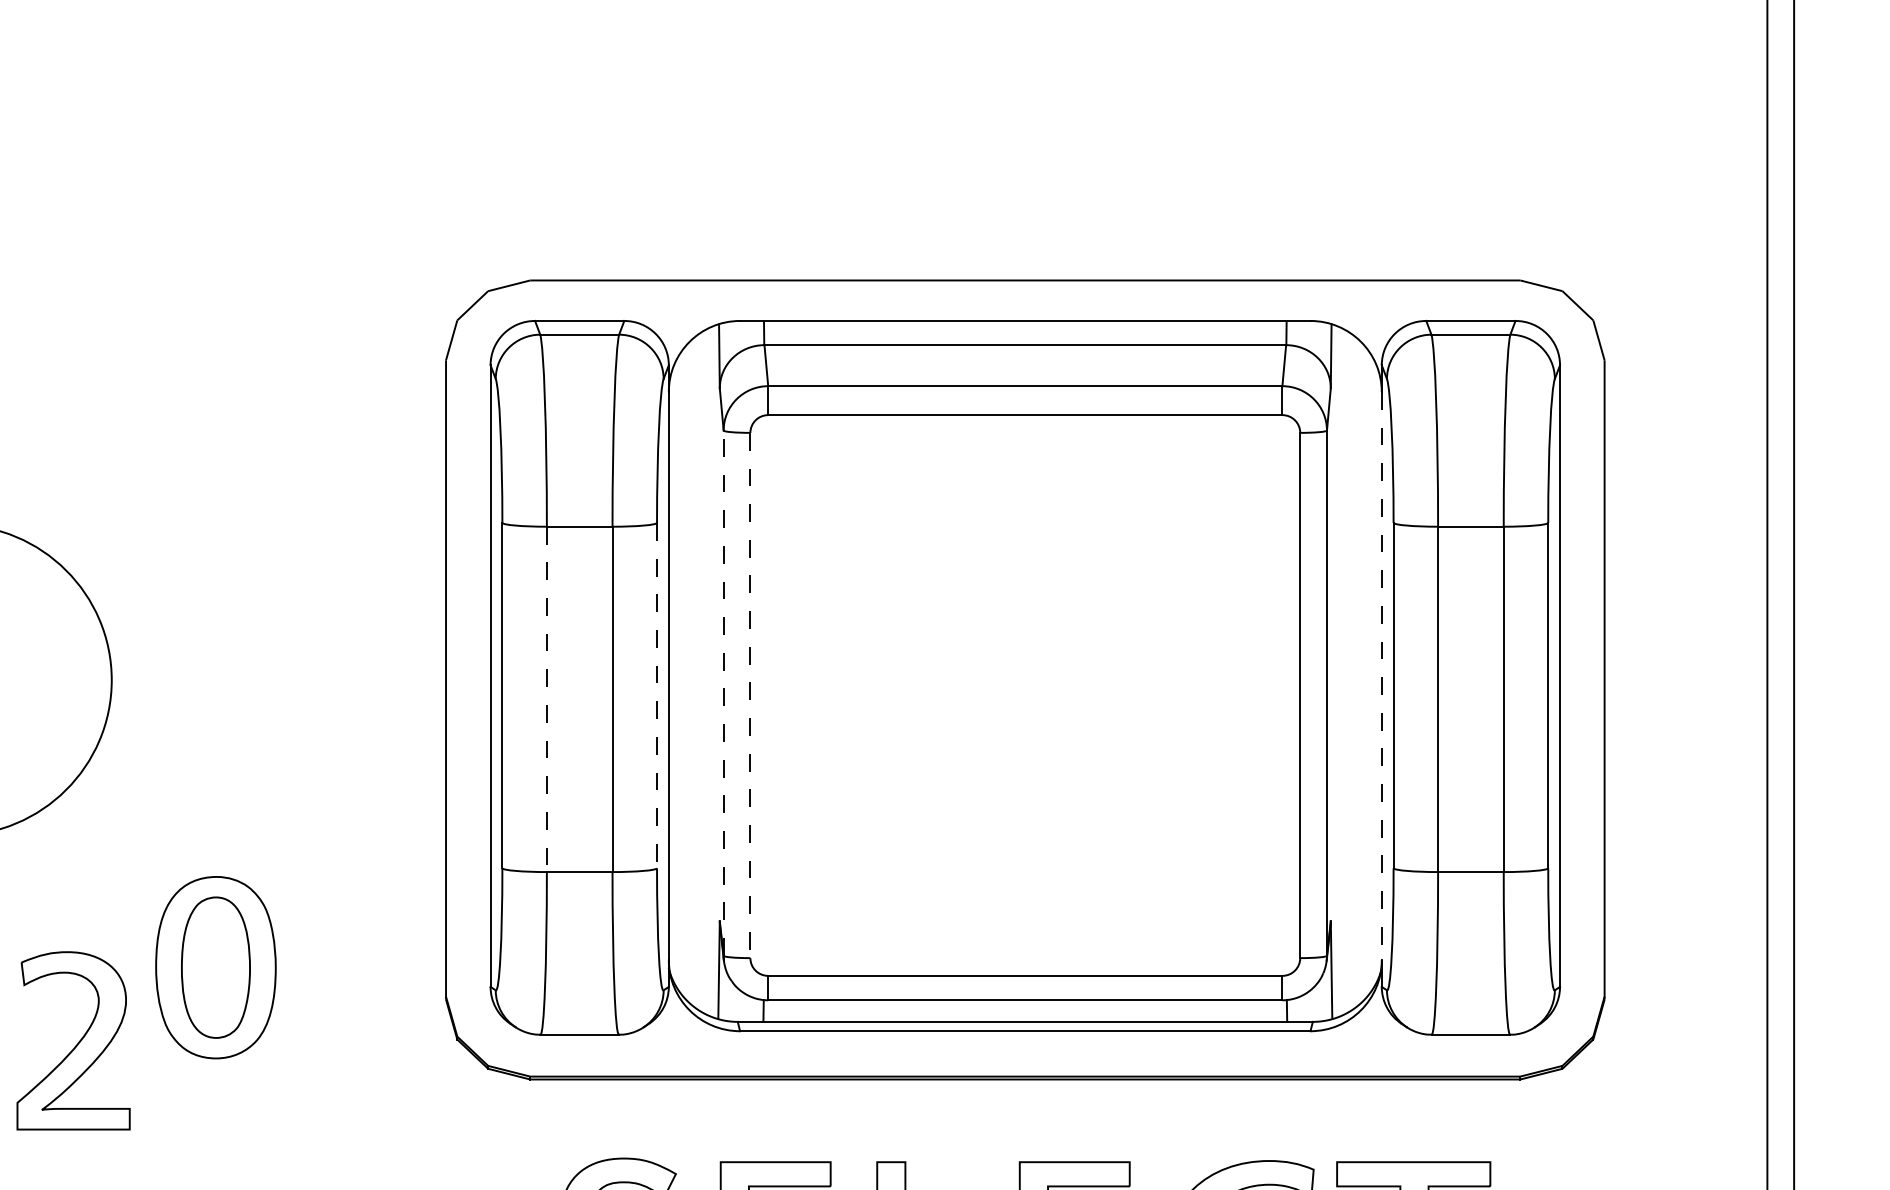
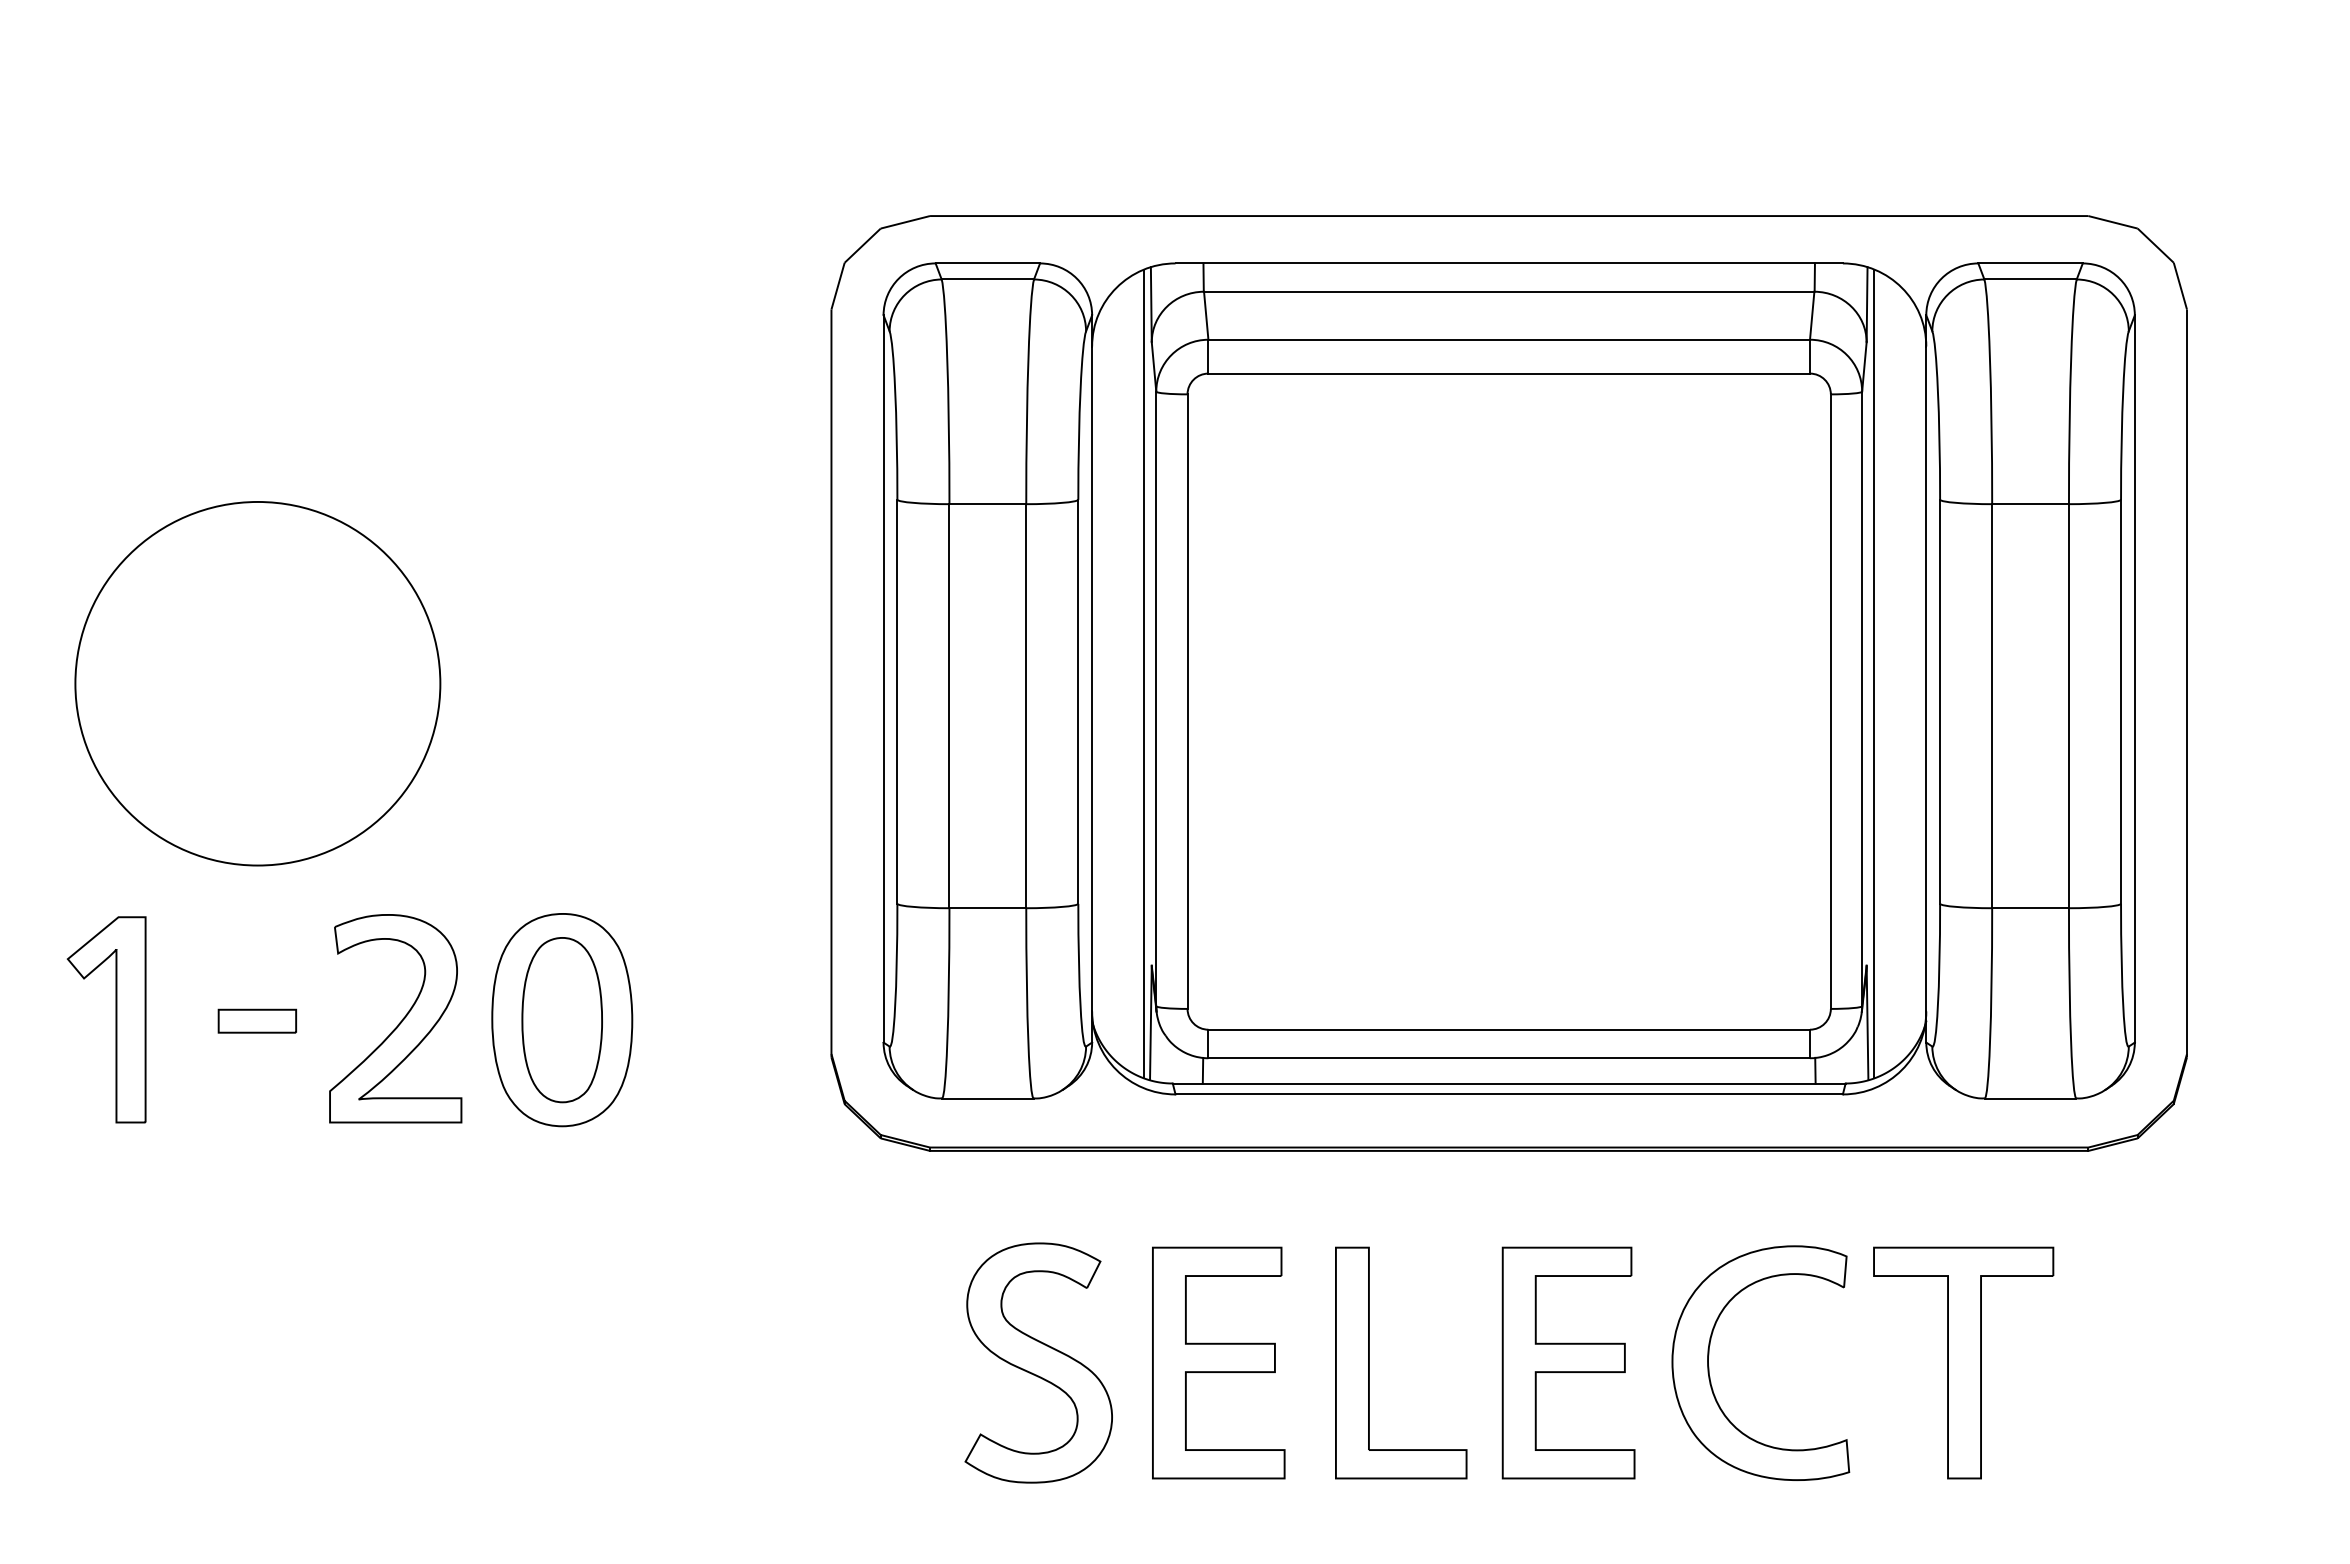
line: (713, 671) -> (1144, 673), added
line: (1337, 671) -> (1874, 673), added
line: (1381, 676) -> (1926, 679), dashed -> solid
line: (723, 692) -> (1156, 698), dashed -> solid
line: (657, 696) -> (1078, 702), dashed -> solid
line: (750, 696) -> (1187, 702), dashed -> solid
line: (546, 699) -> (949, 706), dashed -> solid
part: (73, 1040) -> (395, 1018), moved

